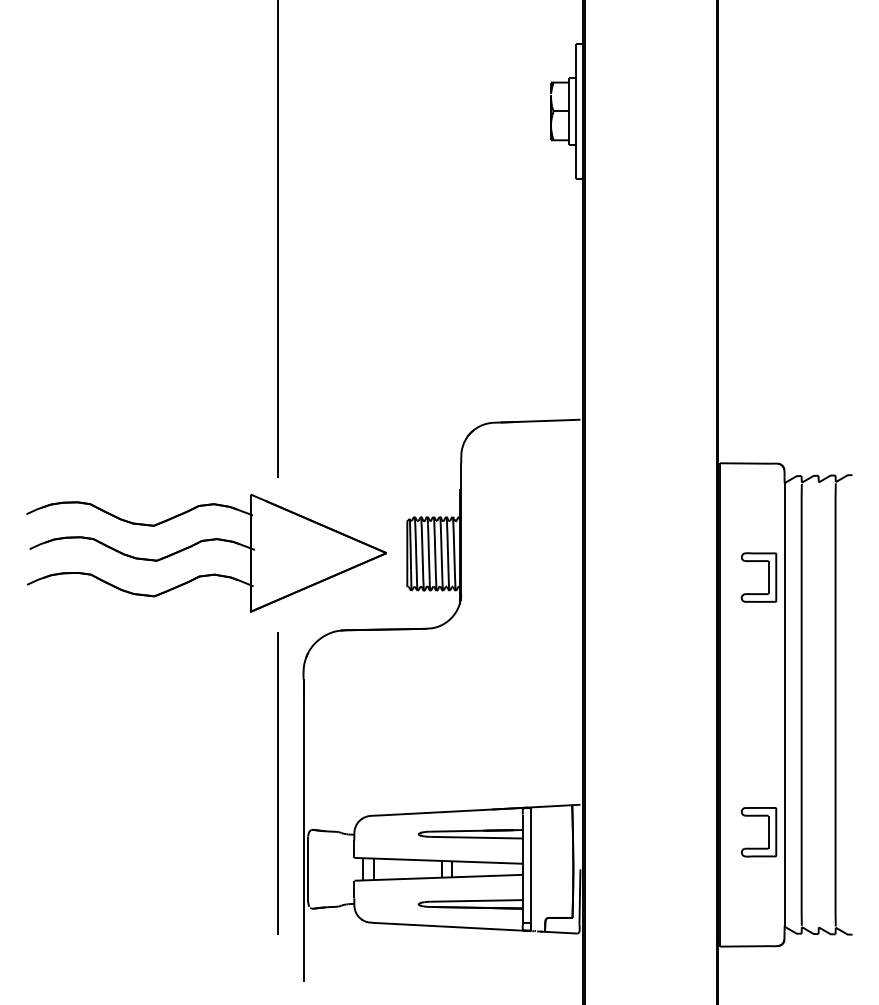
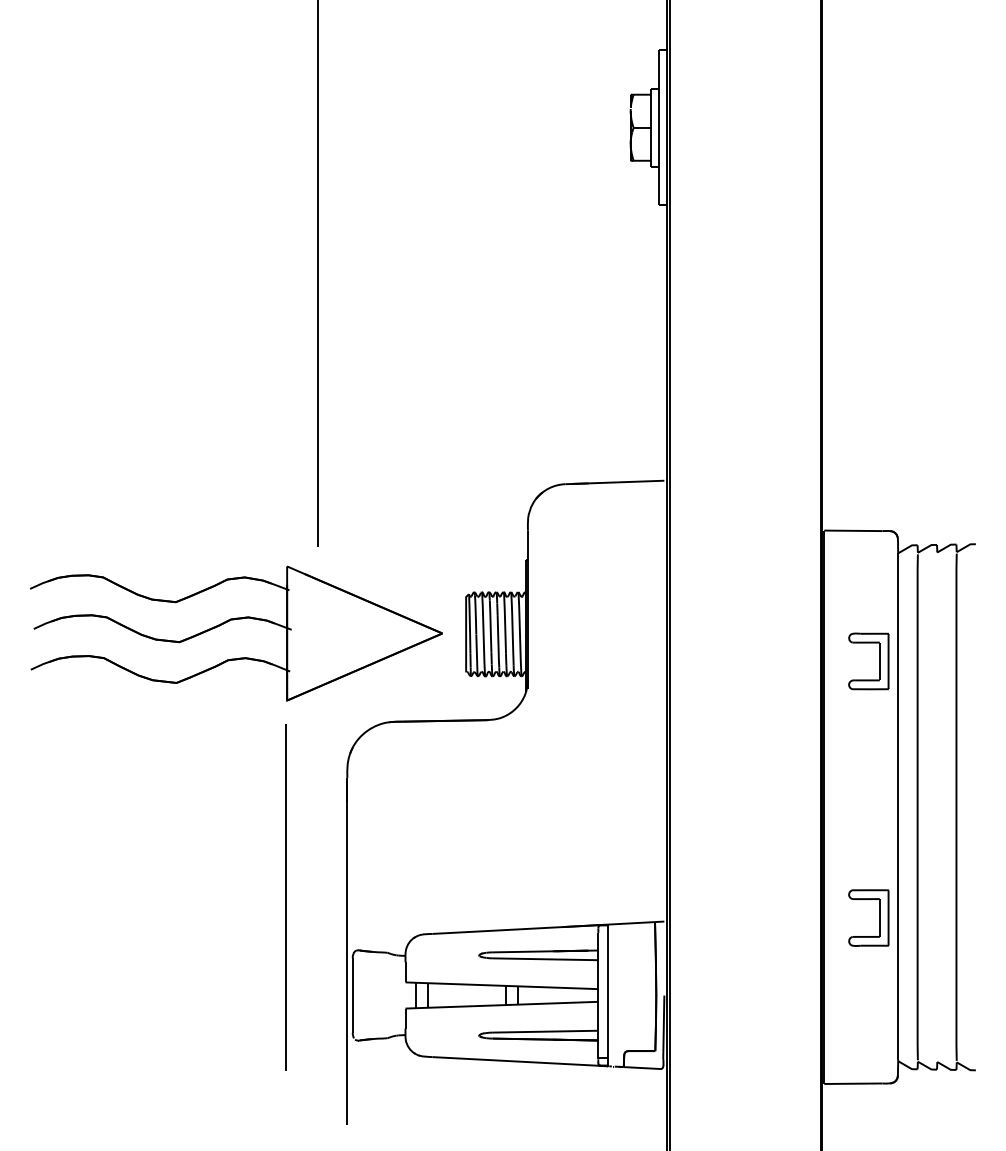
line: (277, 783) -> (285, 897), moved
part: (768, 831) -> (879, 917), moved

